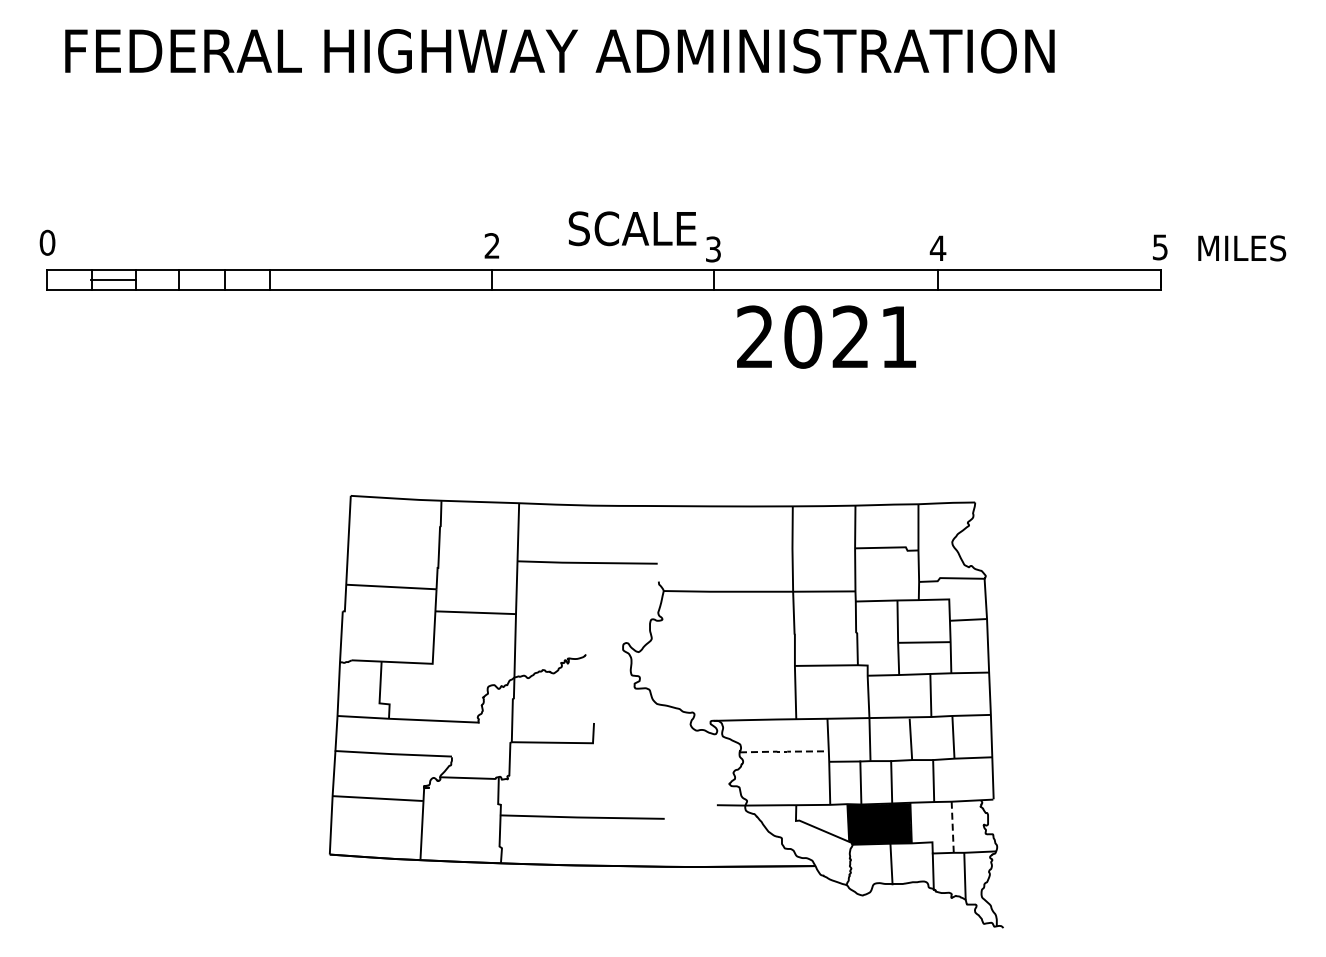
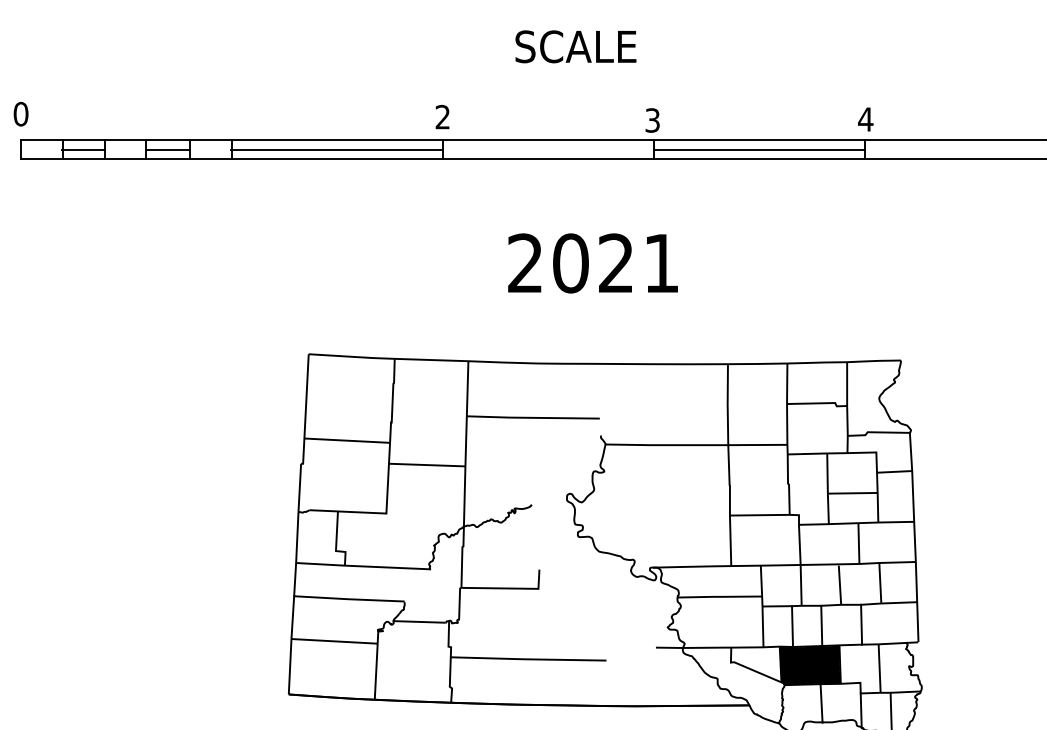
text: (632, 228) -> (575, 46), moved
line: (202, 280) -> (168, 149), added
line: (380, 280) -> (336, 149), added
line: (825, 280) -> (758, 149), added
text: (826, 336) -> (592, 262), moved
line: (784, 751) -> (720, 596), dashed -> solid
line: (952, 827) -> (879, 668), dashed -> solid

